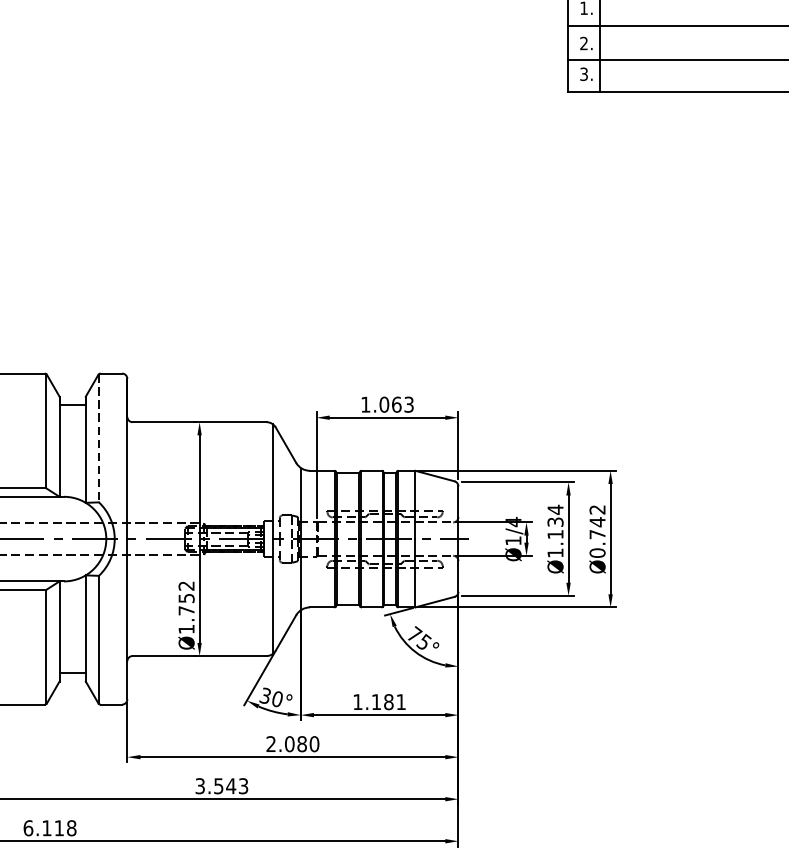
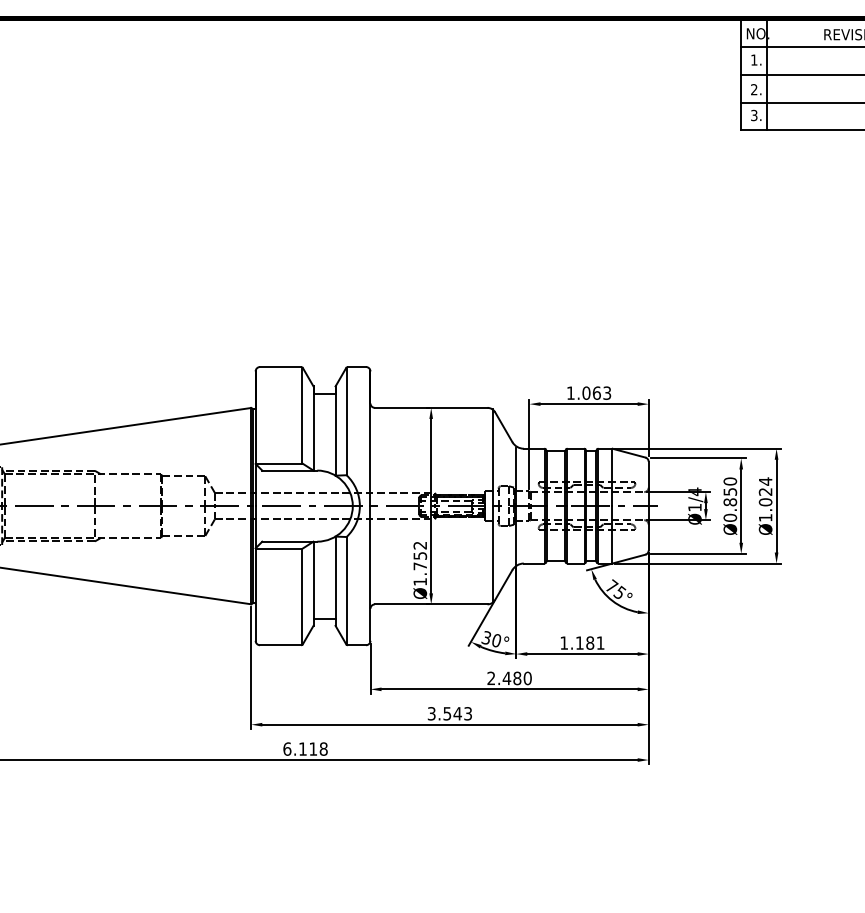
line: (98, 438) -> (346, 421), dashed -> solid
text: (555, 531) -> (730, 499), Ø1.134 -> Ø0.850
text: (597, 531) -> (765, 499), Ø0.742 -> Ø1.024
text: (289, 744) -> (506, 678), 2.080 -> 2.480

